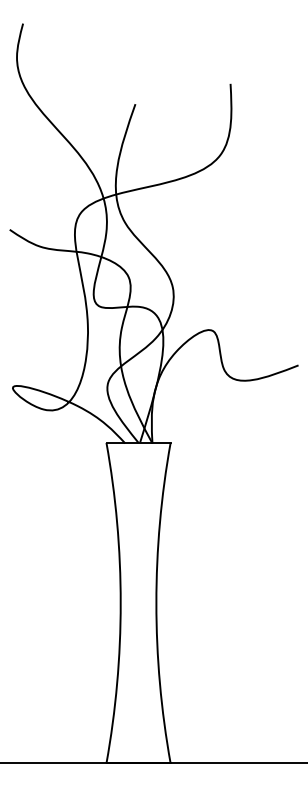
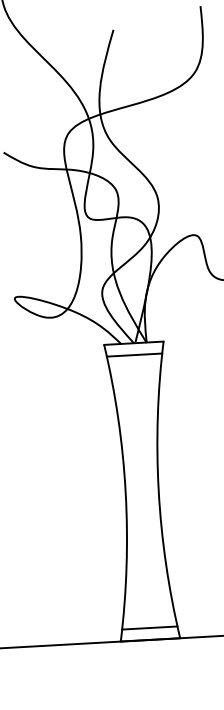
line: (138, 455) -> (134, 354), added
line: (138, 750) -> (149, 627), added

